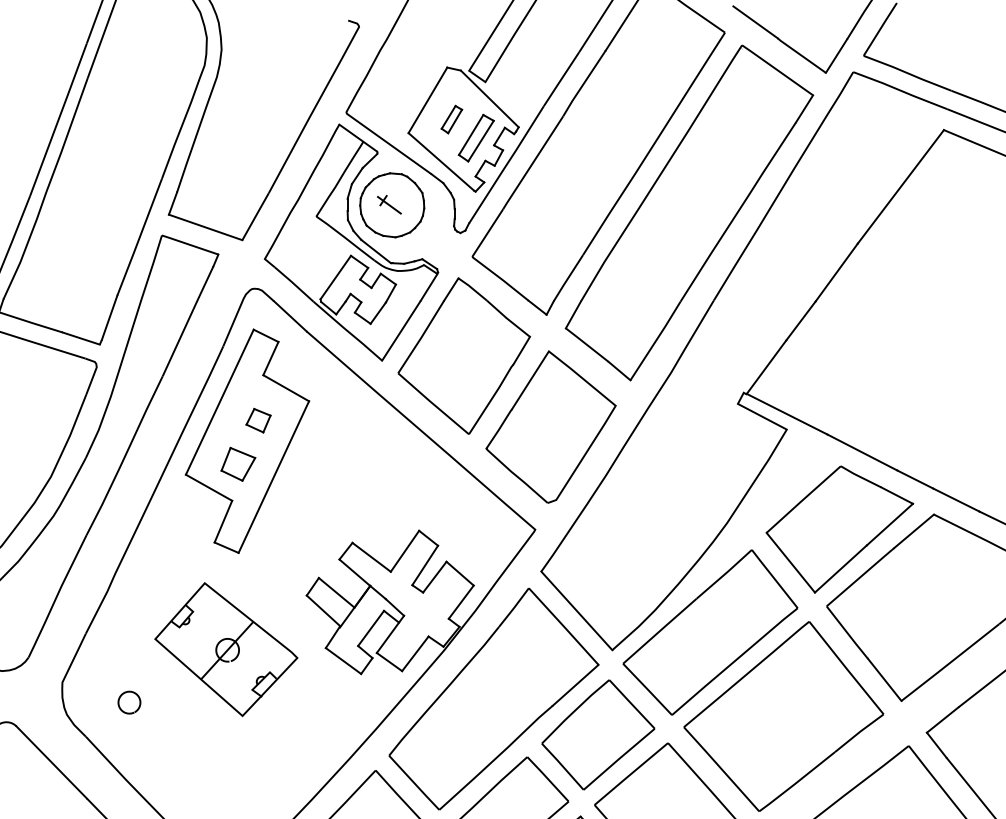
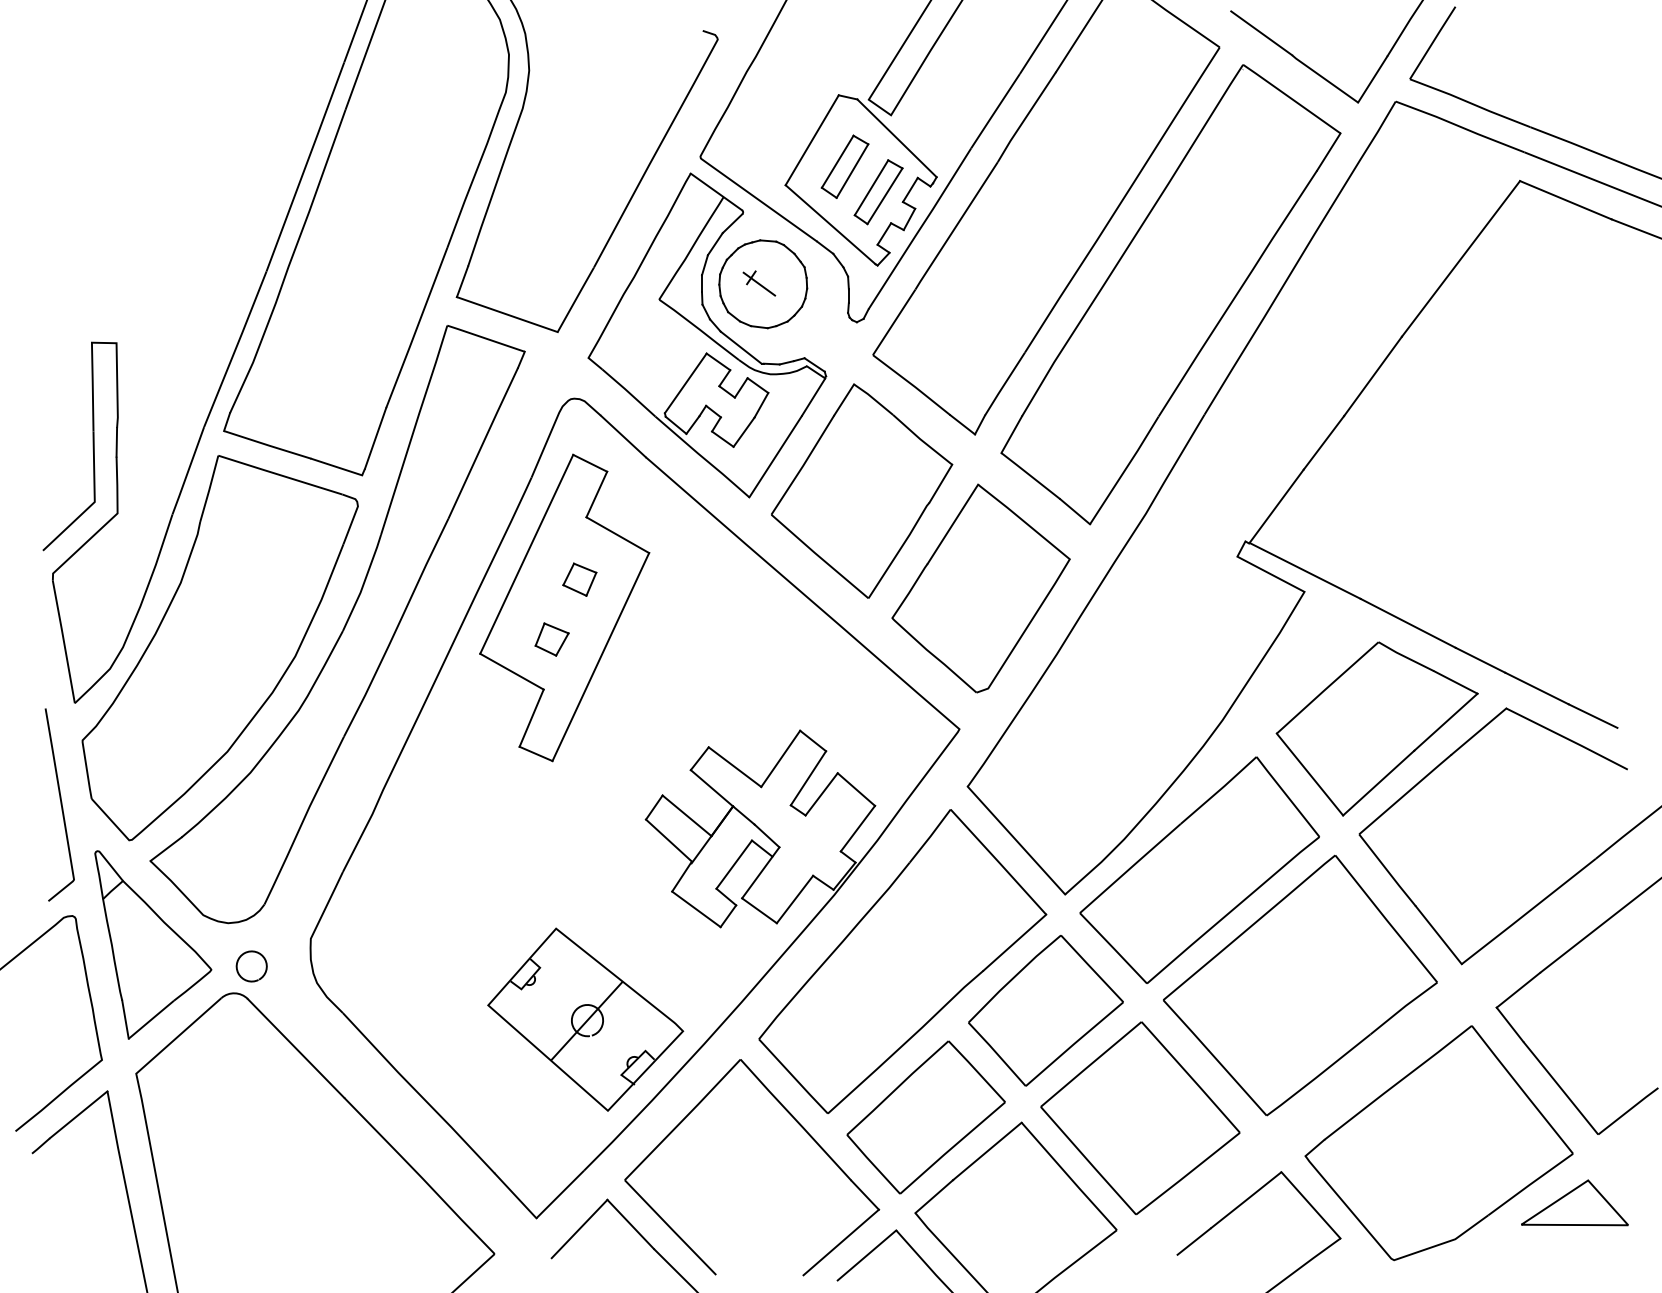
part: (451, 119) -> (844, 166), size x1.67
part: (237, 464) -> (551, 639), size x0.71
part: (226, 649) -> (585, 1019), moved
arc: (123, 694) -> (243, 955), moved

